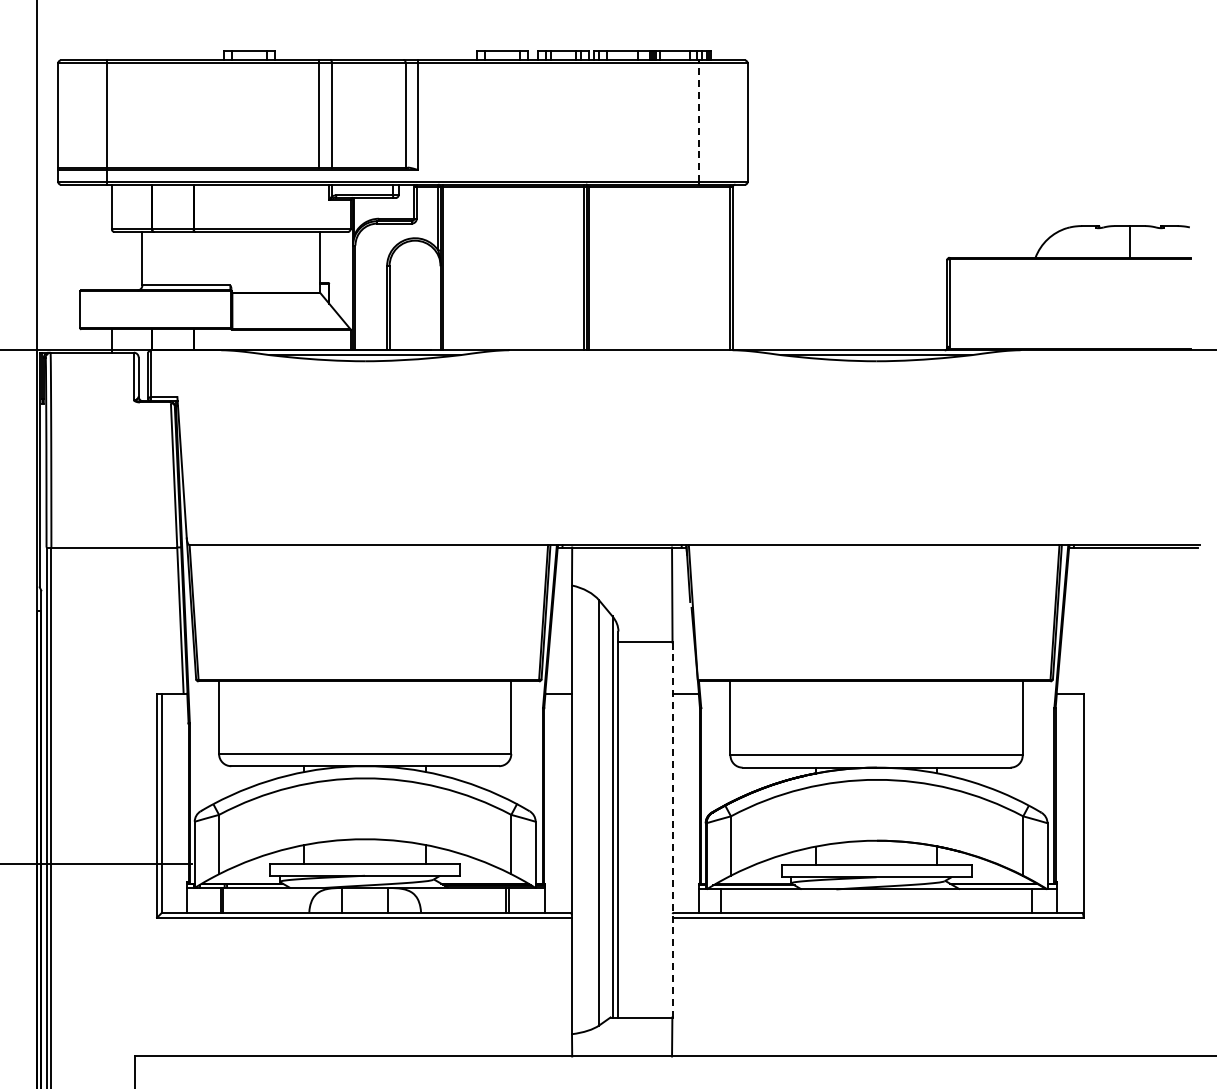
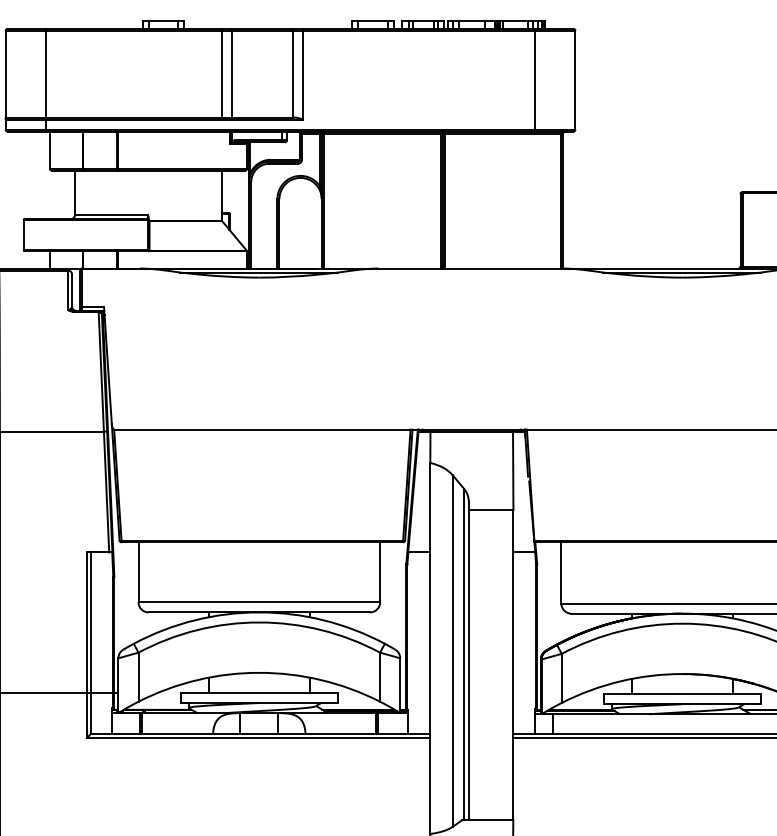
line: (698, 122) -> (534, 80), dashed -> solid
line: (672, 830) -> (513, 665), dashed -> solid

